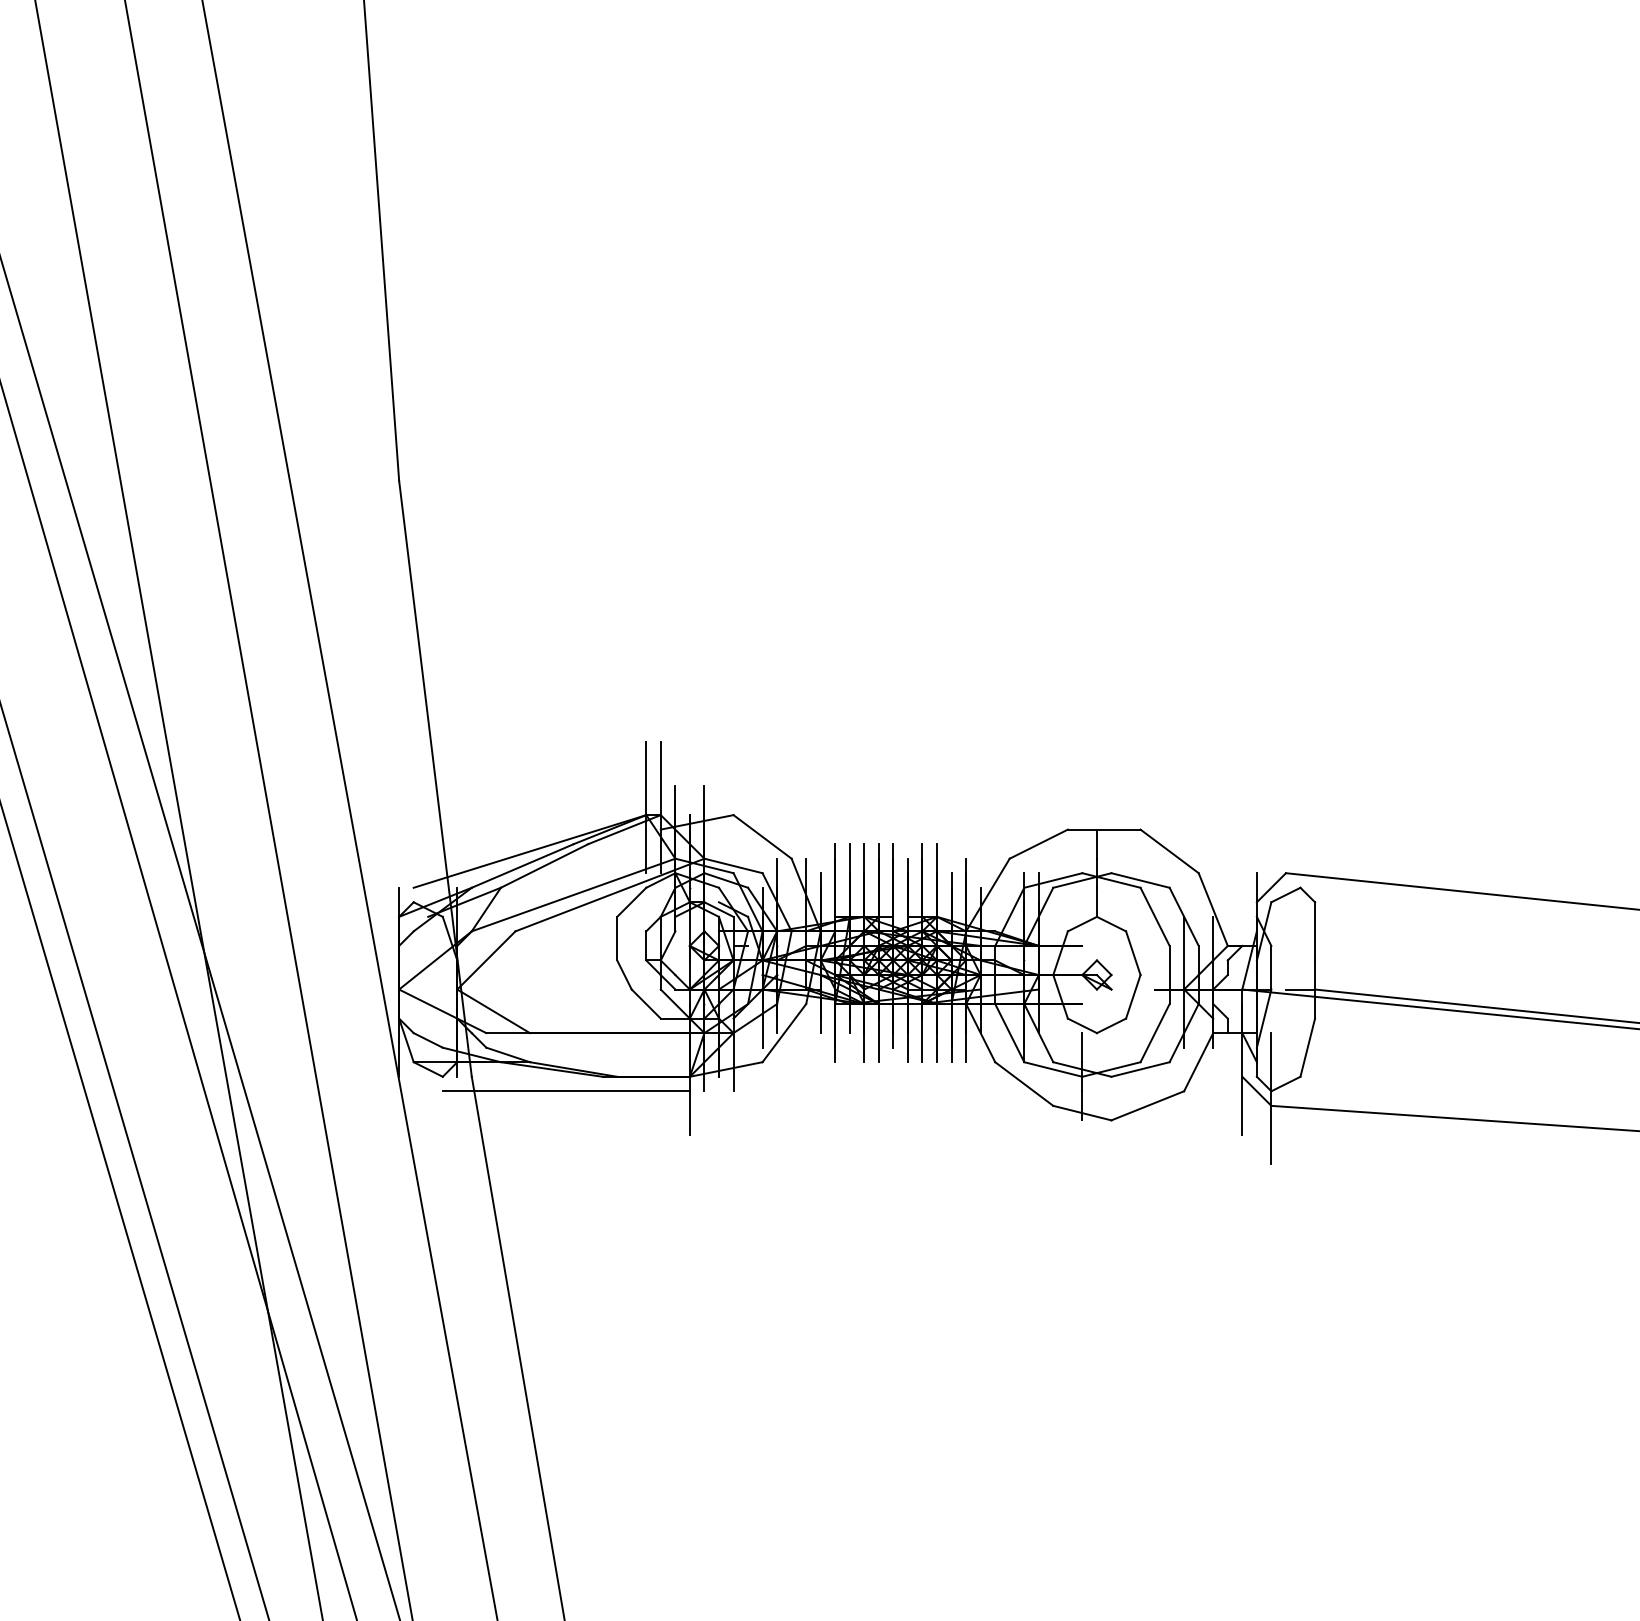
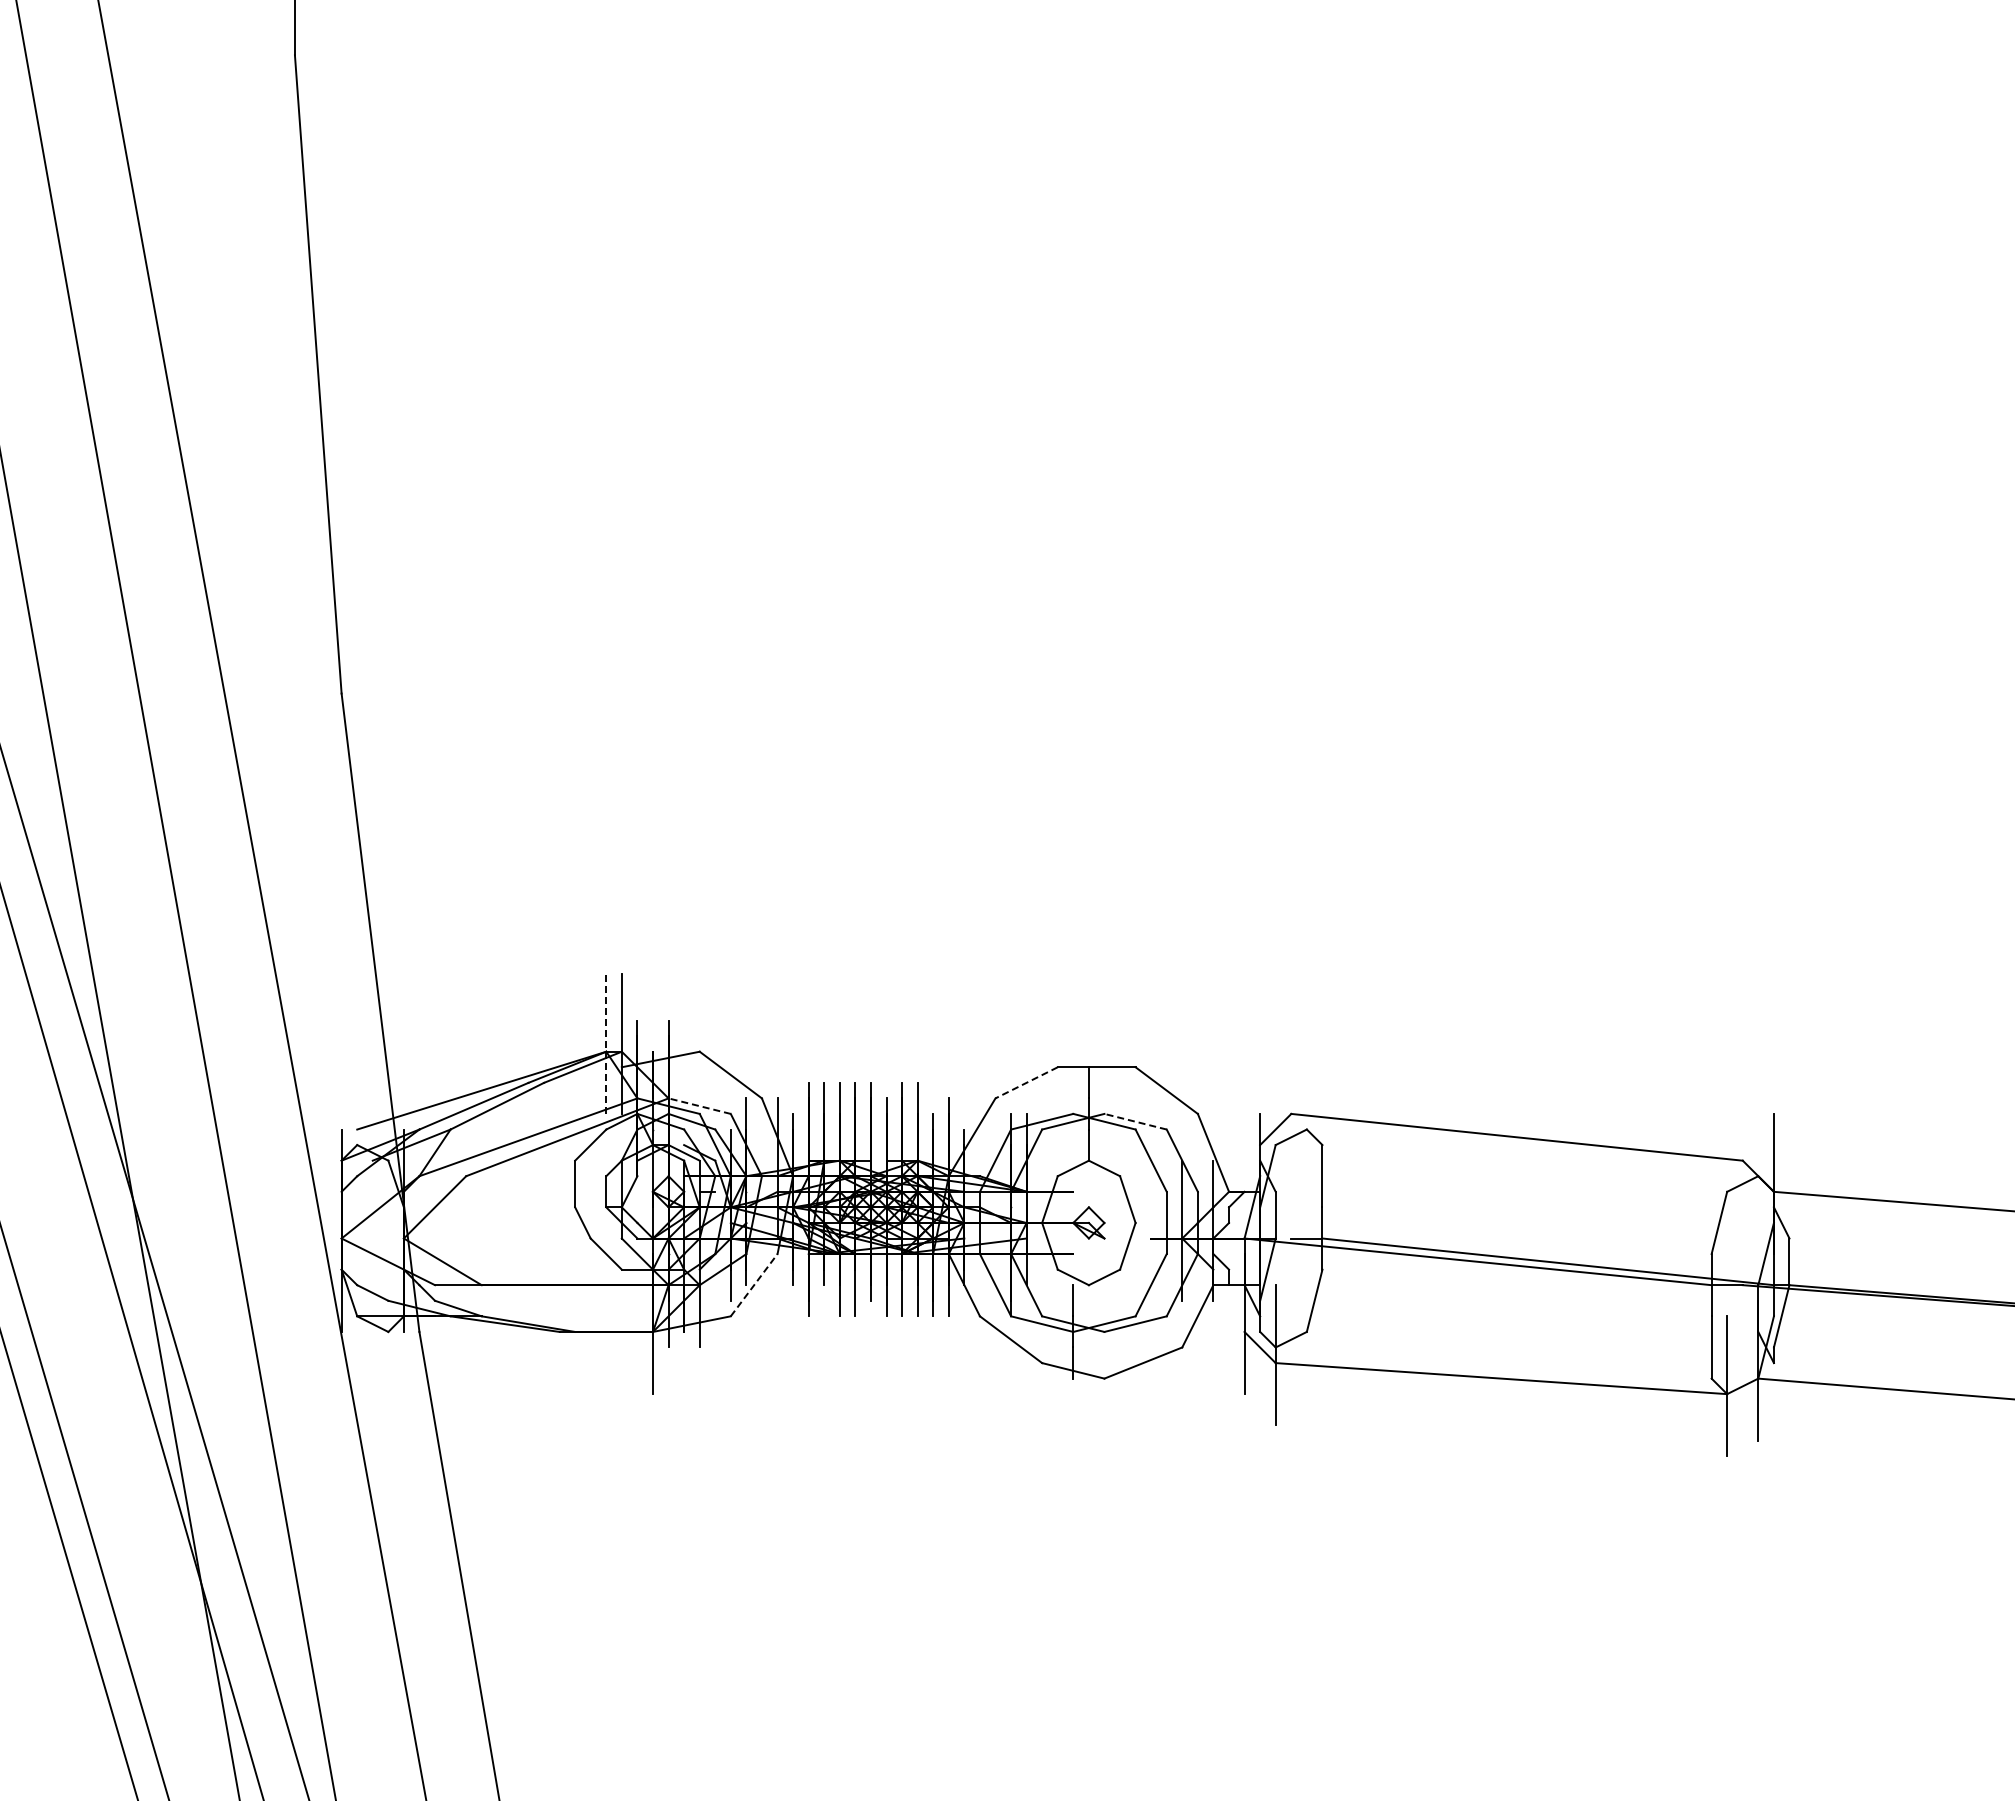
line: (646, 807) -> (606, 1043), solid -> dashed
line: (1038, 843) -> (1026, 1082), solid -> dashed
line: (733, 866) -> (699, 1106), solid -> dashed
line: (1140, 880) -> (1135, 1121), solid -> dashed
line: (784, 1033) -> (754, 1285), solid -> dashed
line: (566, 1091) -> (520, 1347), removed

